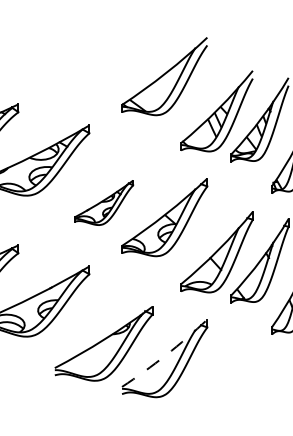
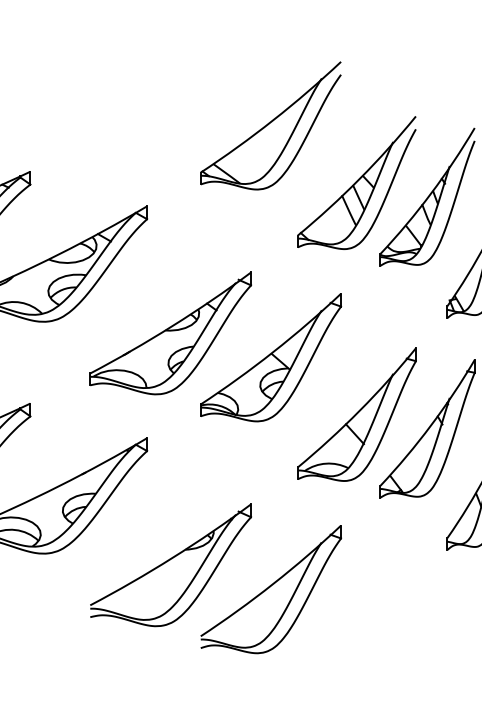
part: (103, 202) -> (170, 333), size x1.67
arc: (166, 355) -> (273, 584), dashed -> solid

